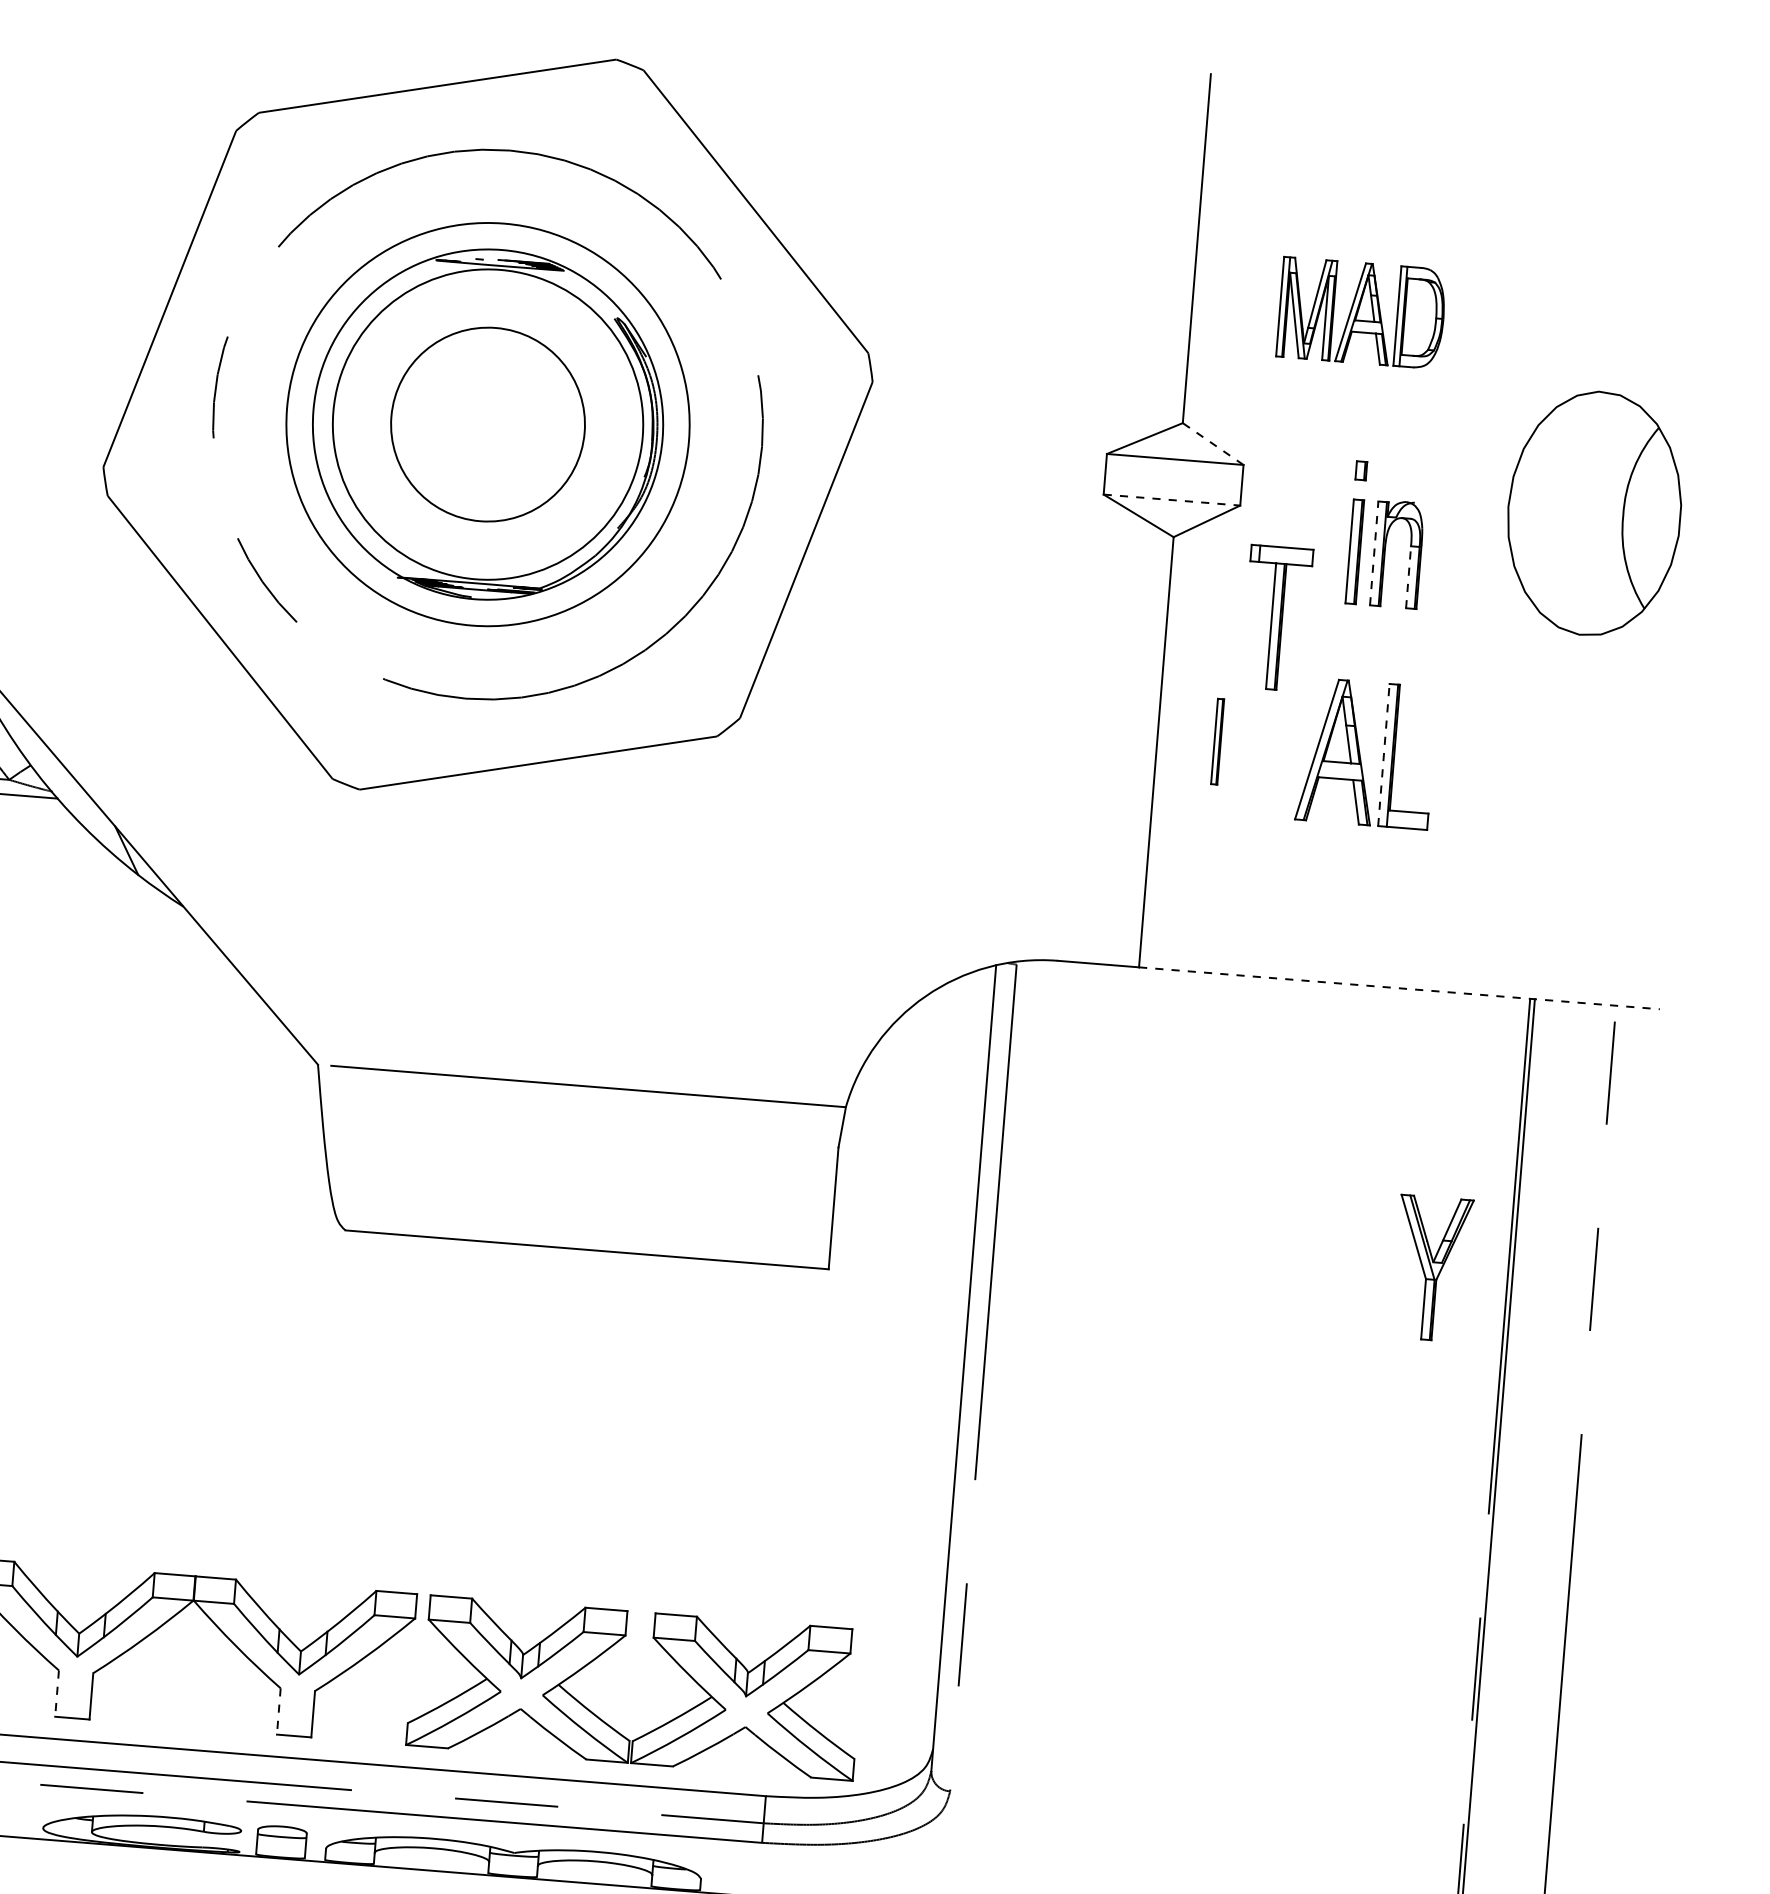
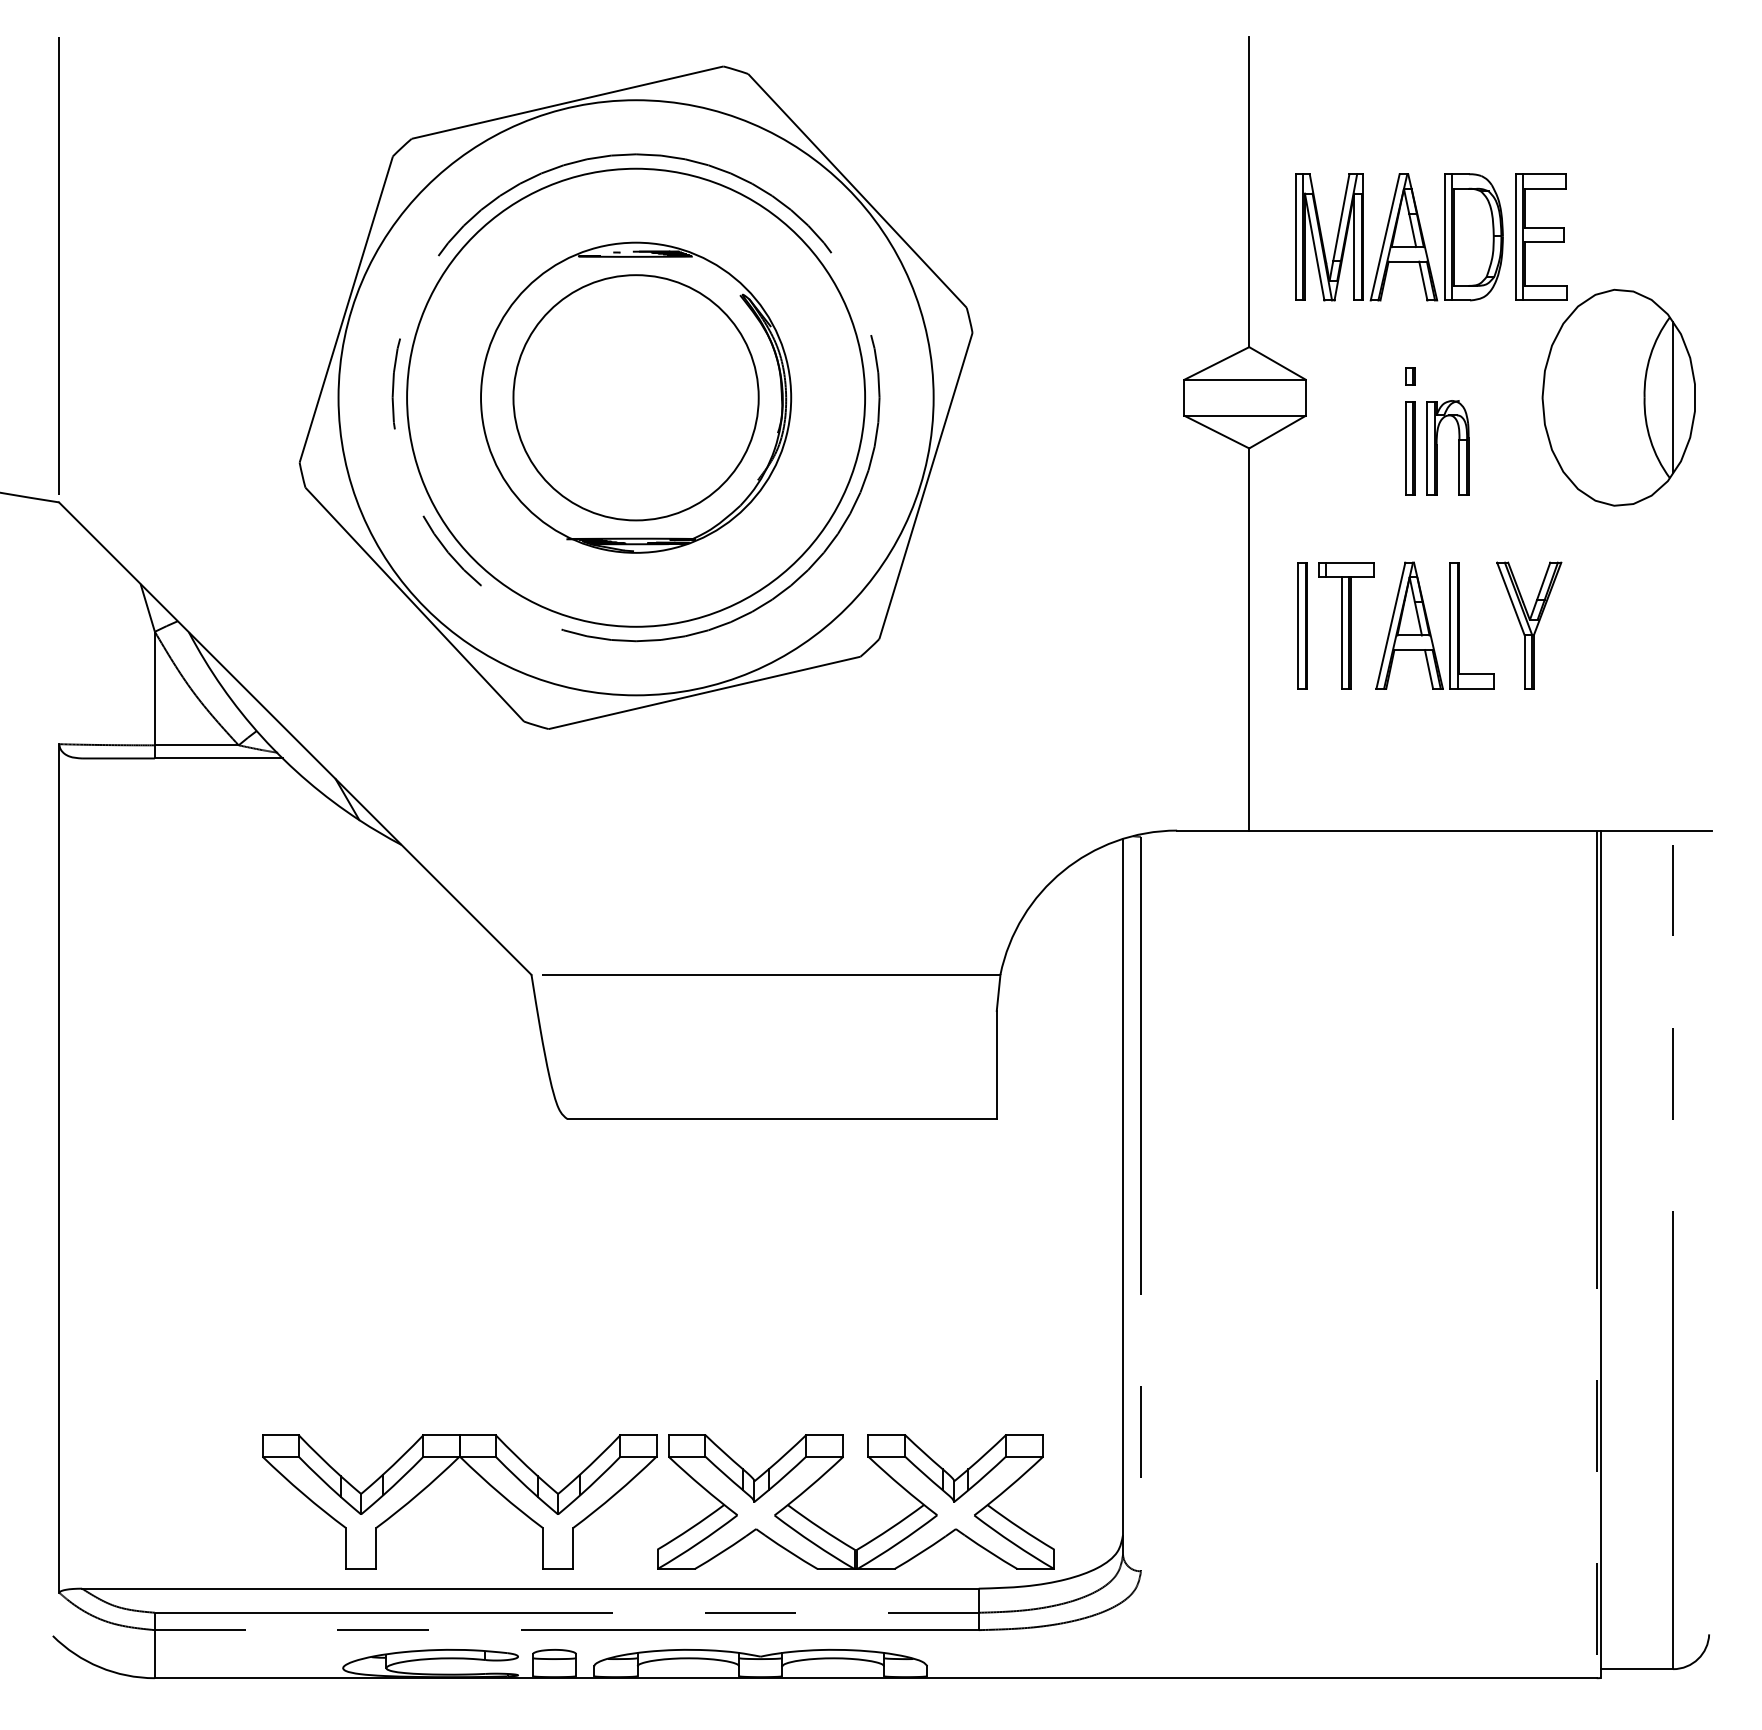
part: (1361, 313) -> (1399, 237), size x1.43
part: (1521, 325) -> (1541, 236), added
circle: (487, 424) -> (635, 397), size x1.43
circle: (487, 424) -> (635, 397), size x1.67
circle: (488, 424) -> (636, 397), size x1.67
line: (1213, 444) -> (1277, 363), dashed -> solid
line: (1172, 499) -> (1245, 415), dashed -> solid
line: (1655, 518) -> (1673, 397), added
line: (1374, 553) -> (1427, 448), dashed -> solid
line: (1408, 577) -> (1459, 467), dashed -> solid
part: (1277, 618) -> (1346, 625), moved
part: (1217, 741) -> (1302, 625), size x1.67
line: (1384, 754) -> (1450, 625), dashed -> solid
line: (1400, 988) -> (1481, 830), dashed -> solid
part: (1432, 1268) -> (1529, 625), moved
line: (56, 1693) -> (345, 1548), dashed -> solid
line: (278, 1711) -> (542, 1548), dashed -> solid

